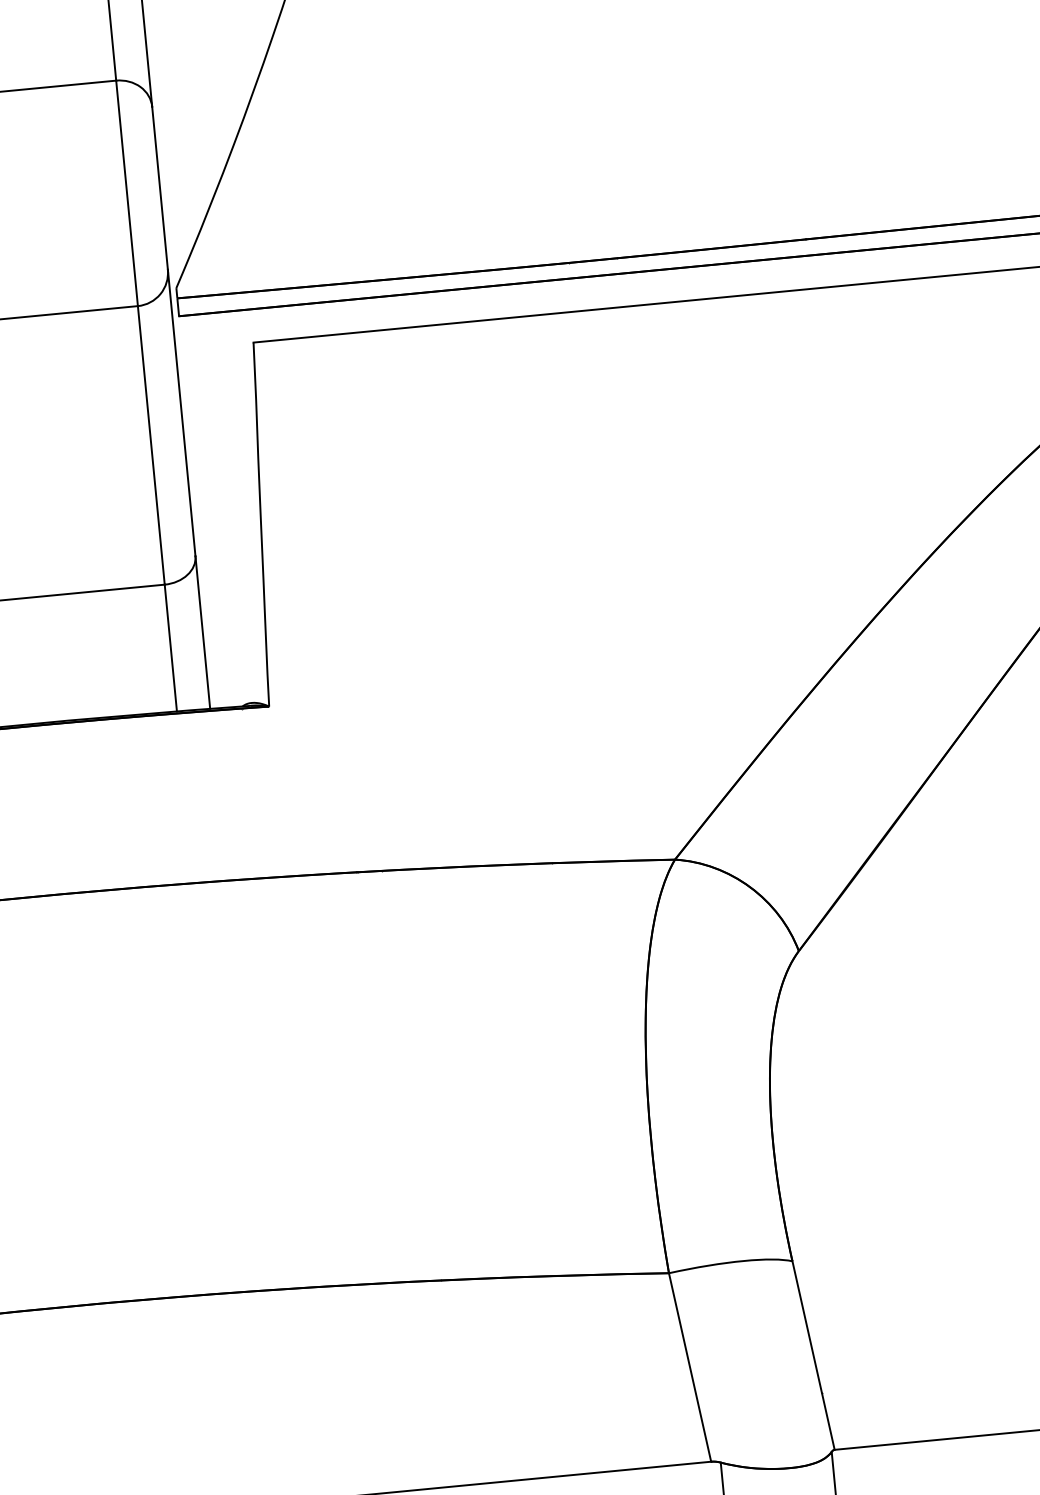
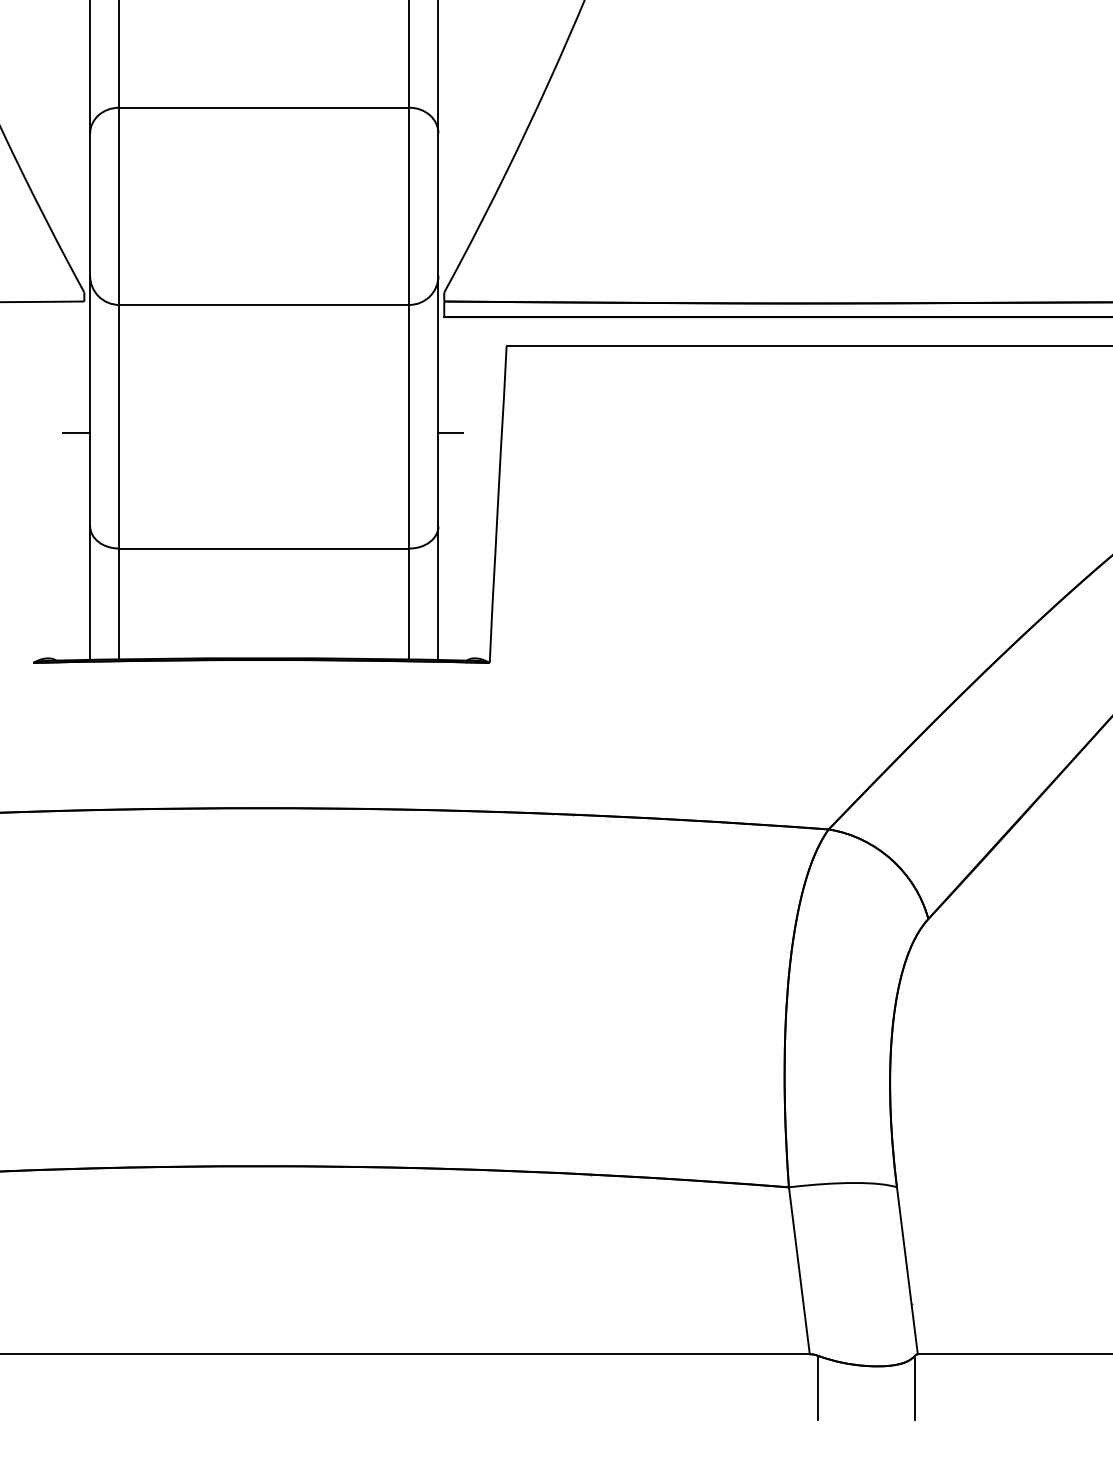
line: (199, 448) -> (450, 433), added

